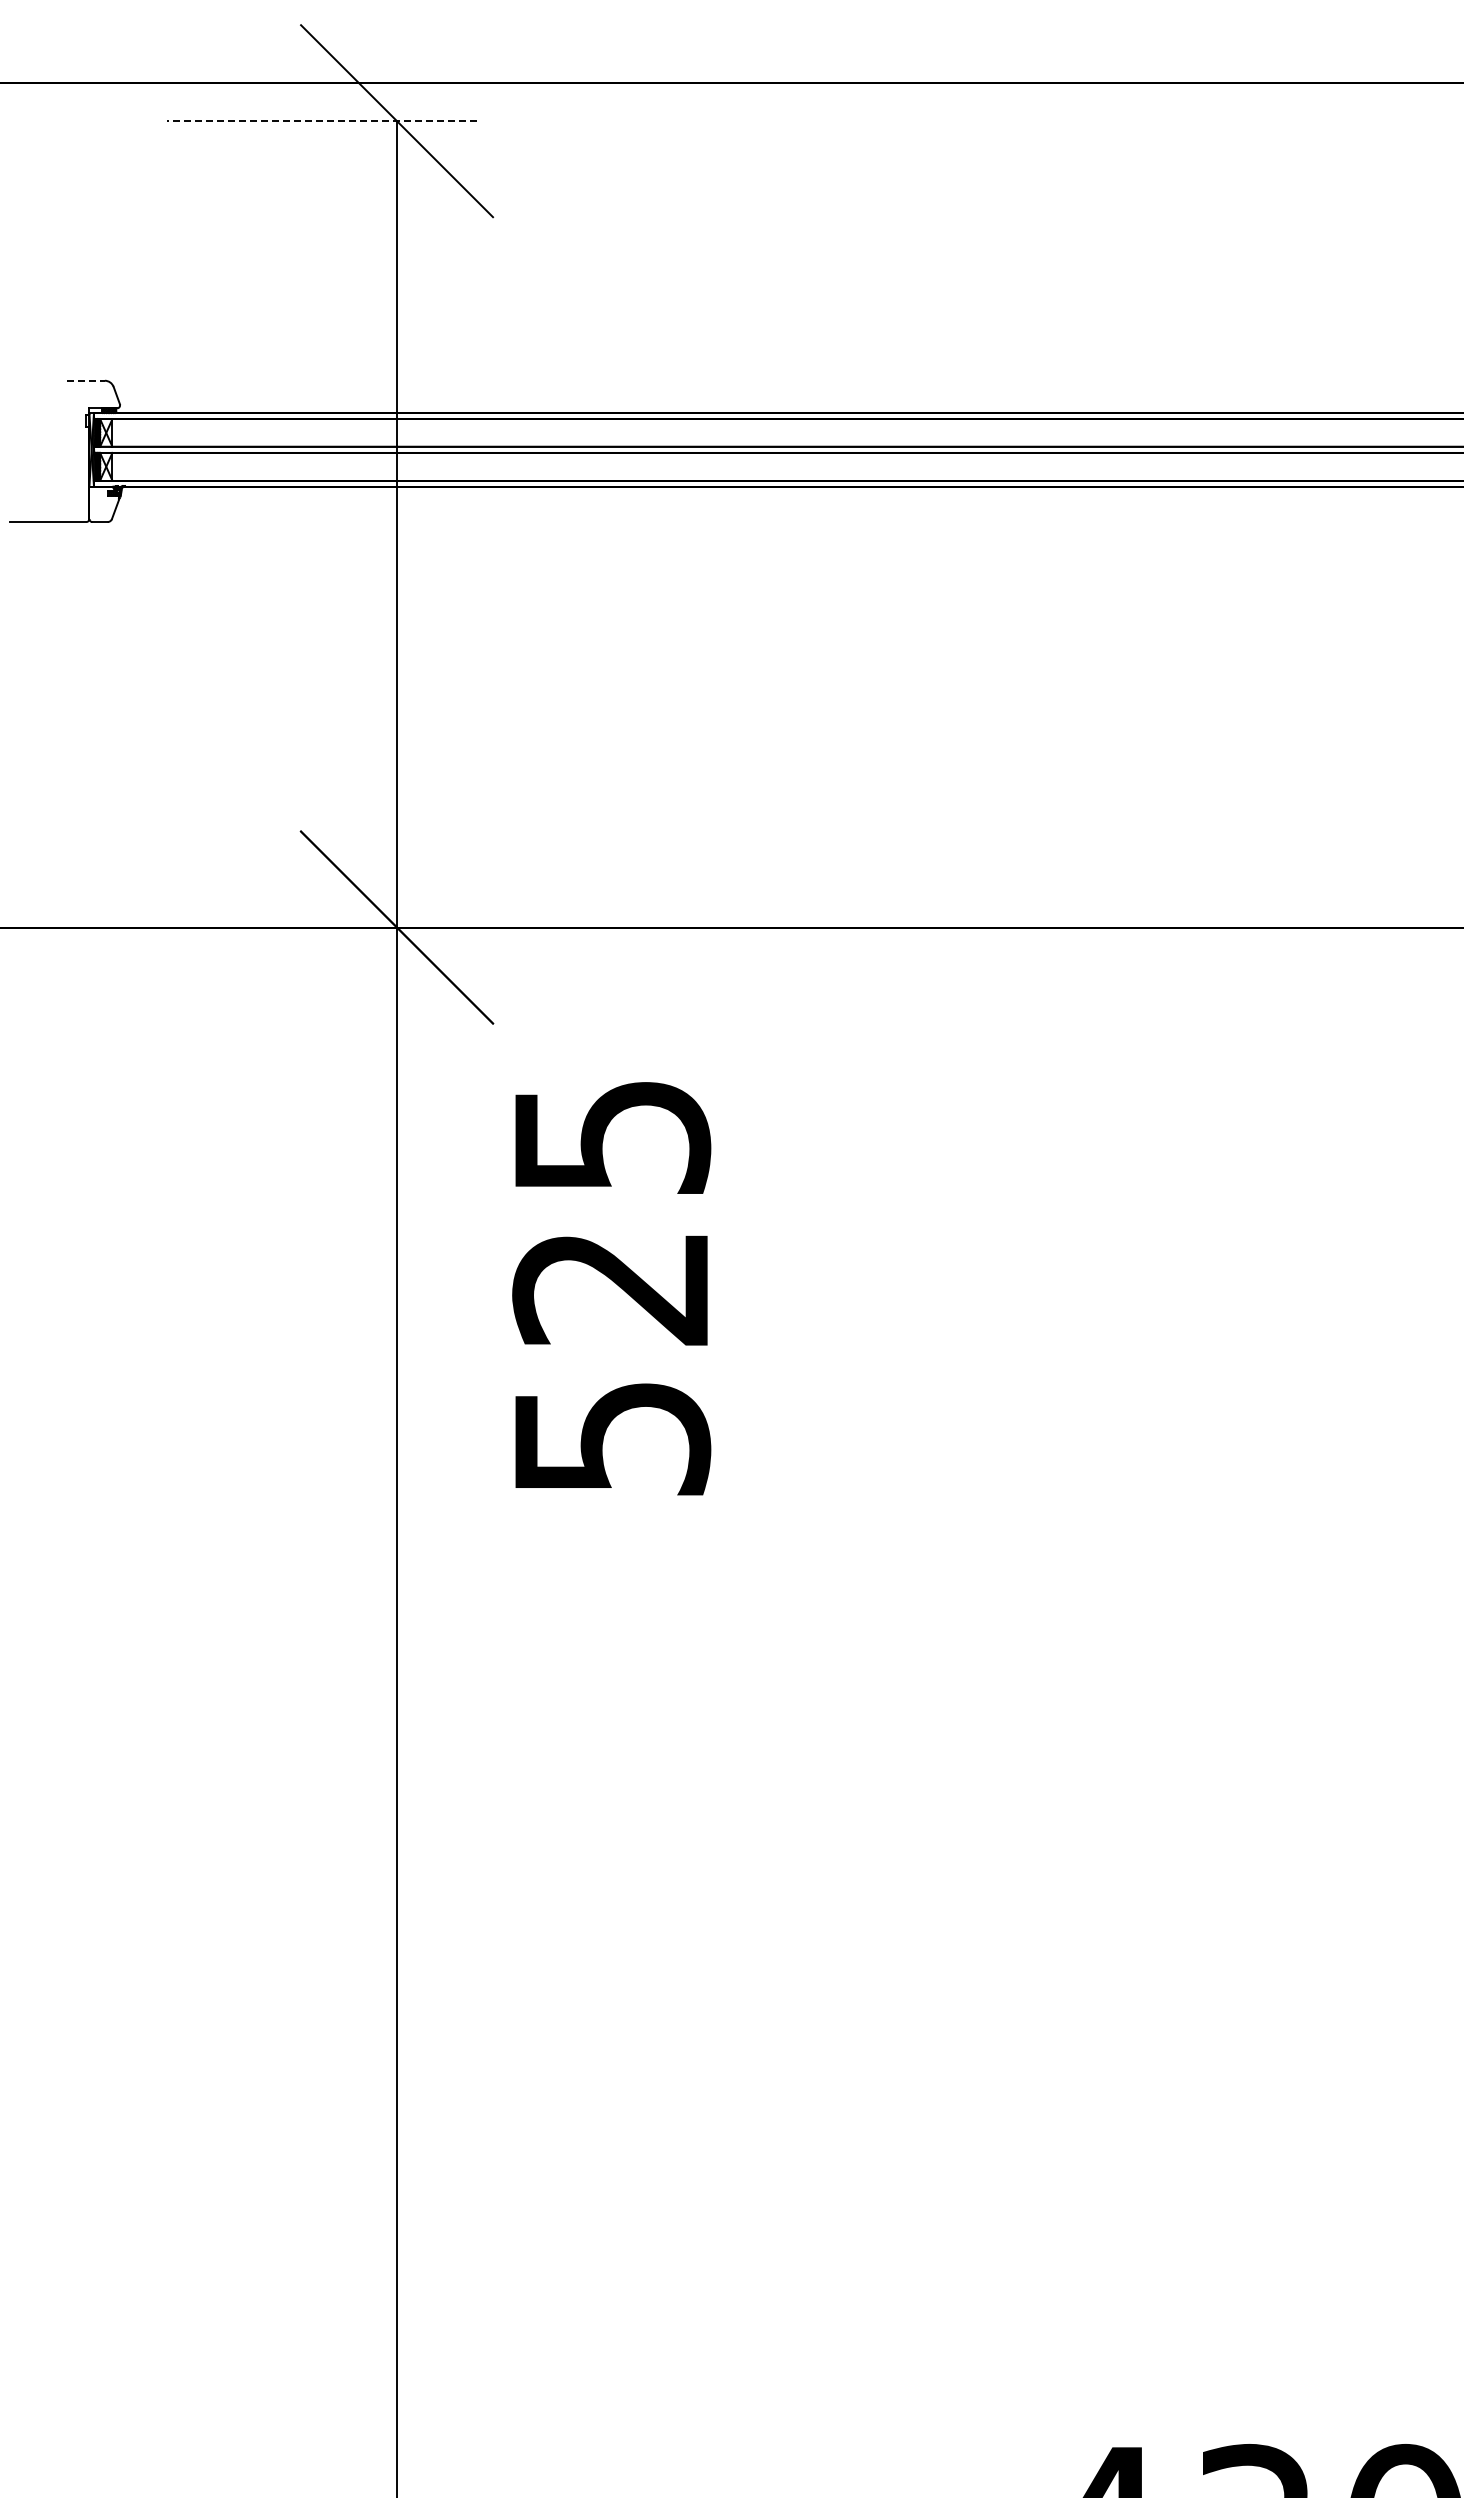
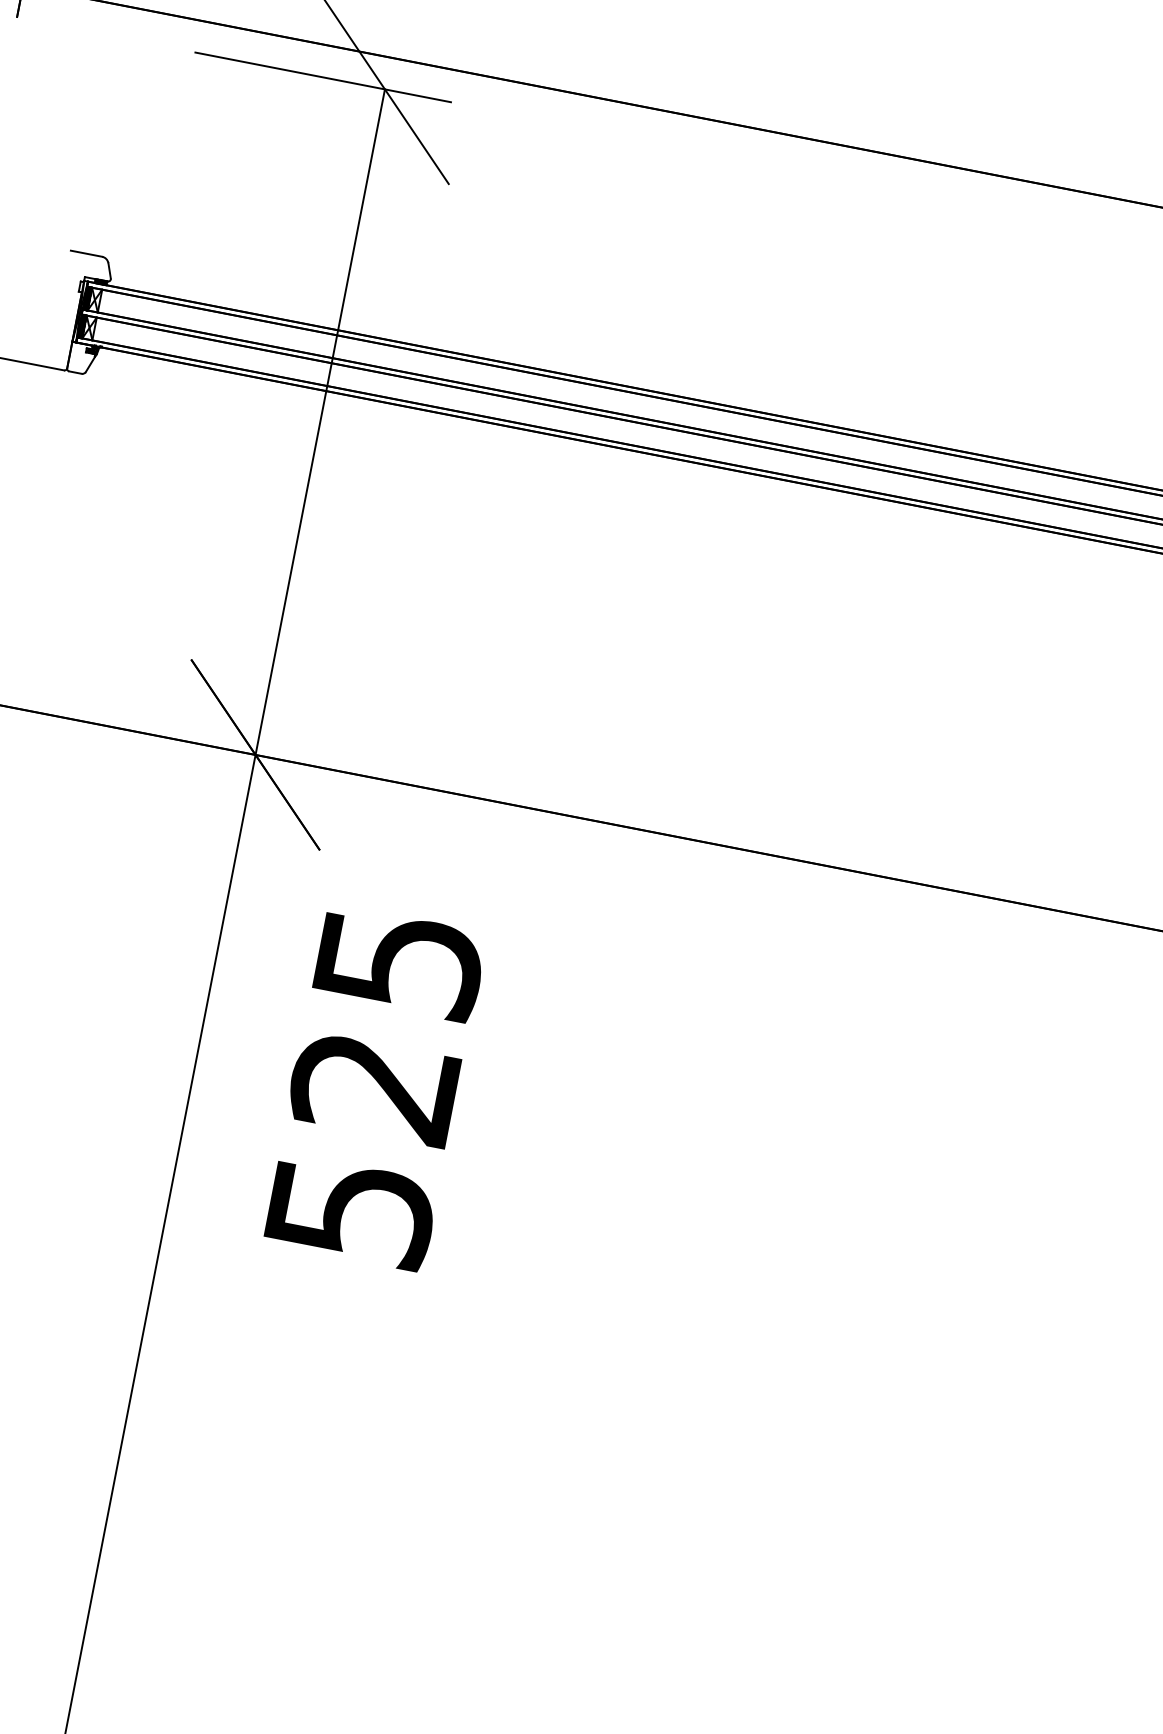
line: (322, 121) -> (323, 77), dashed -> solid
line: (85, 380) -> (86, 253), dashed -> solid

